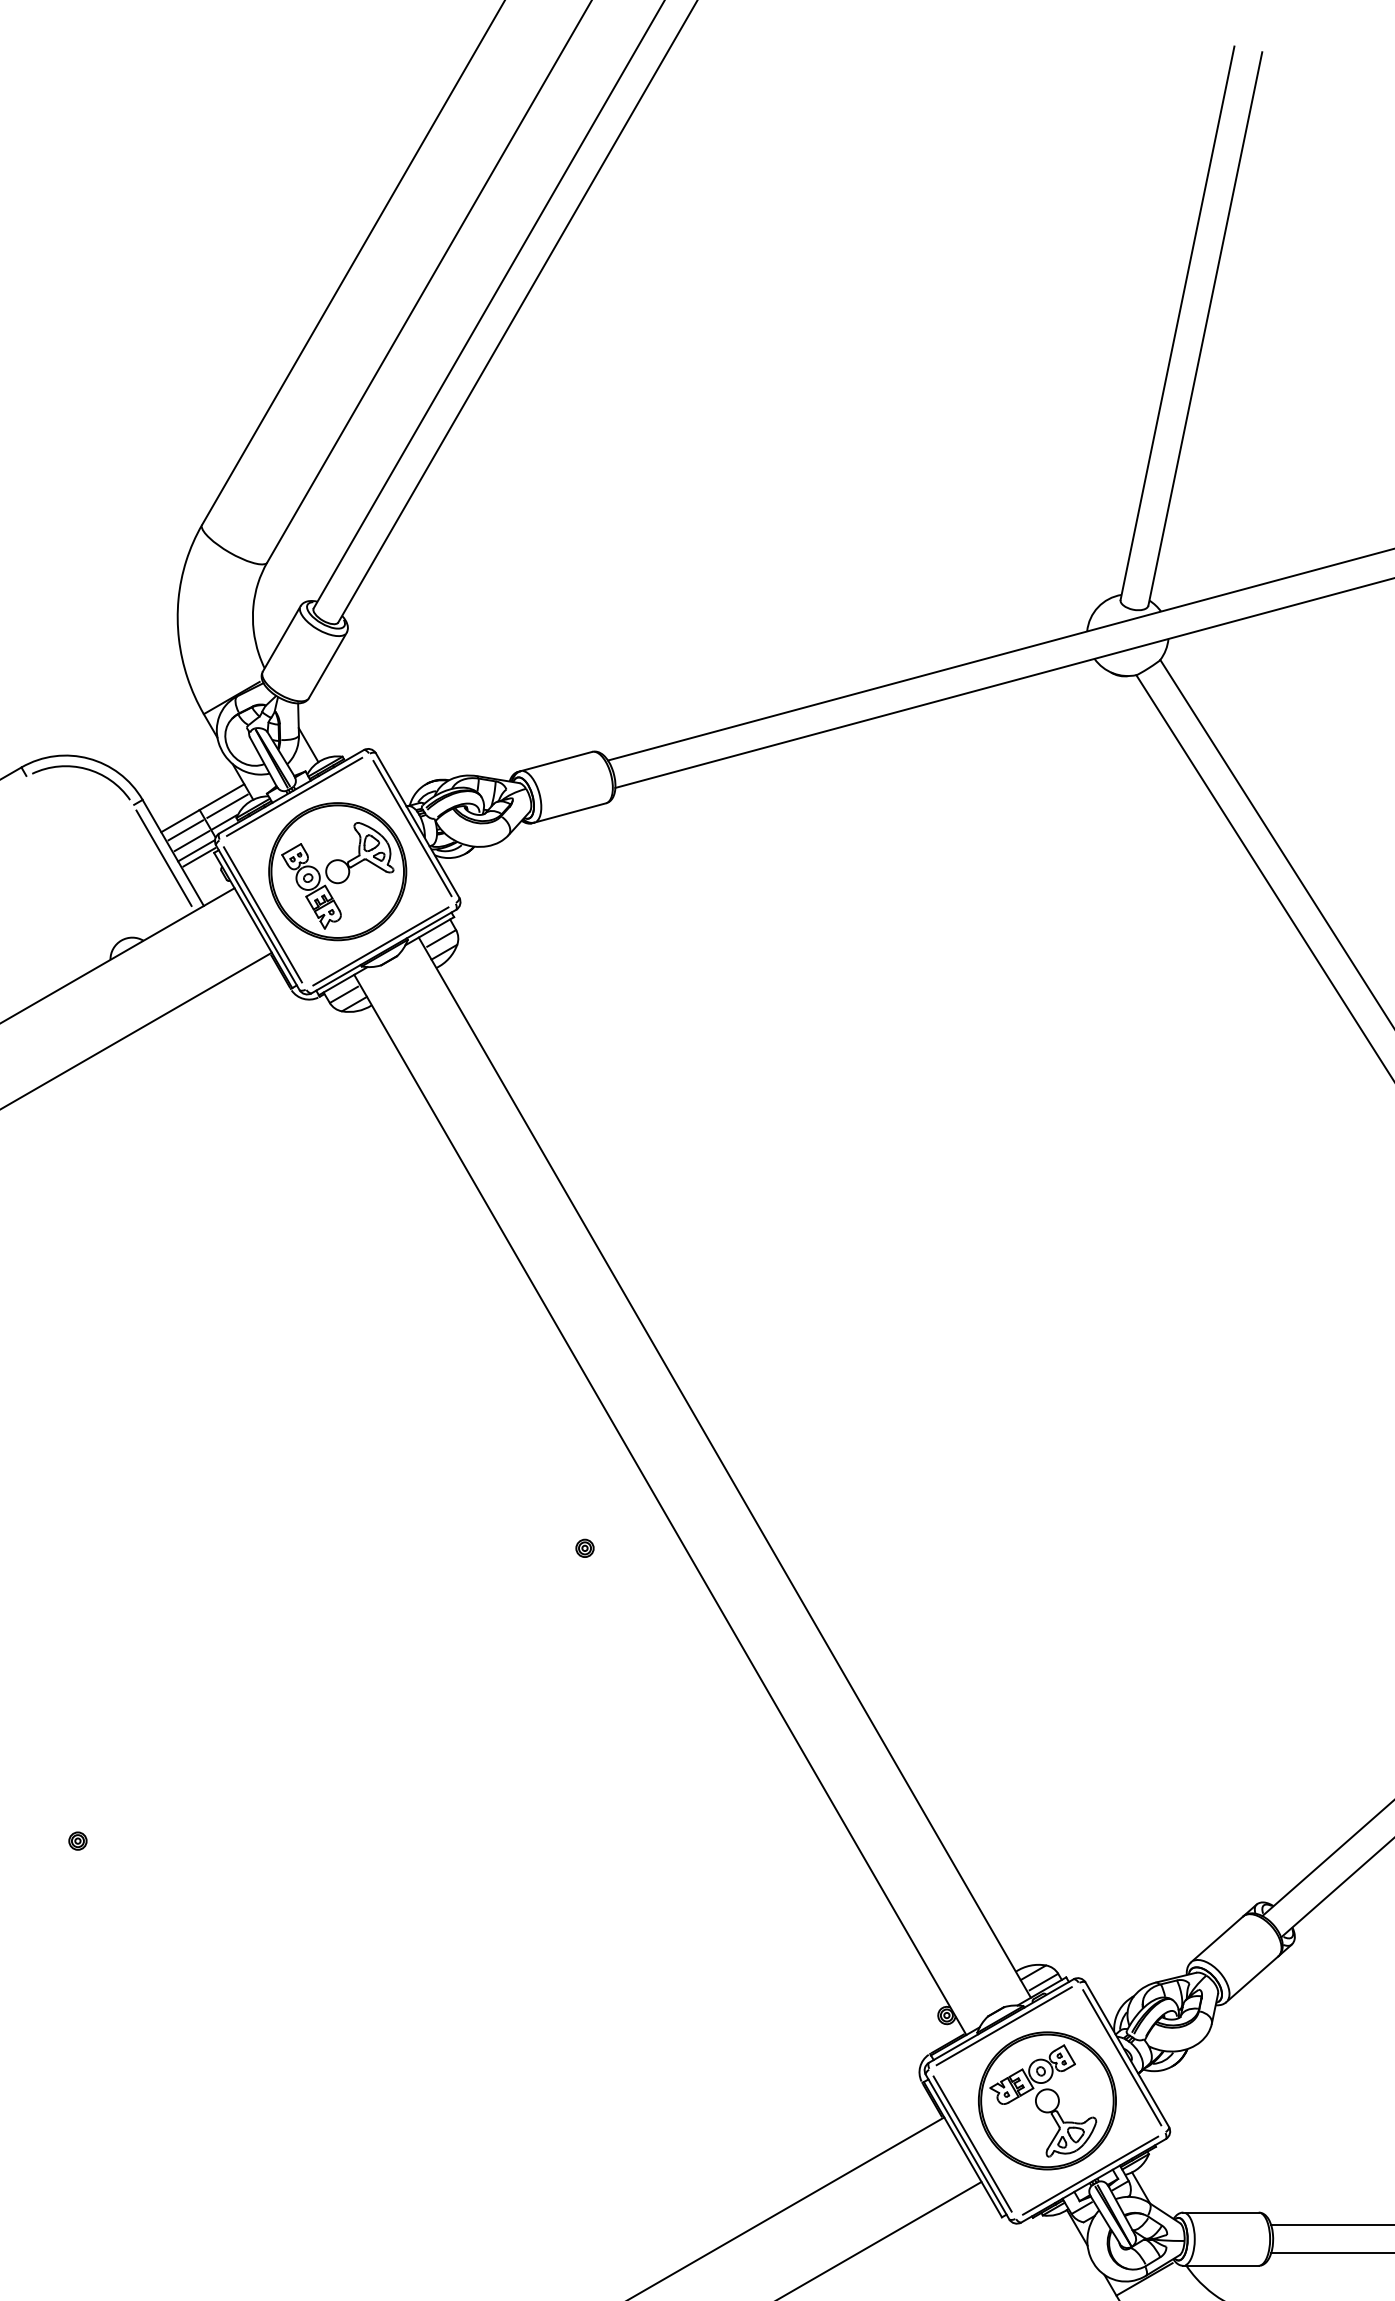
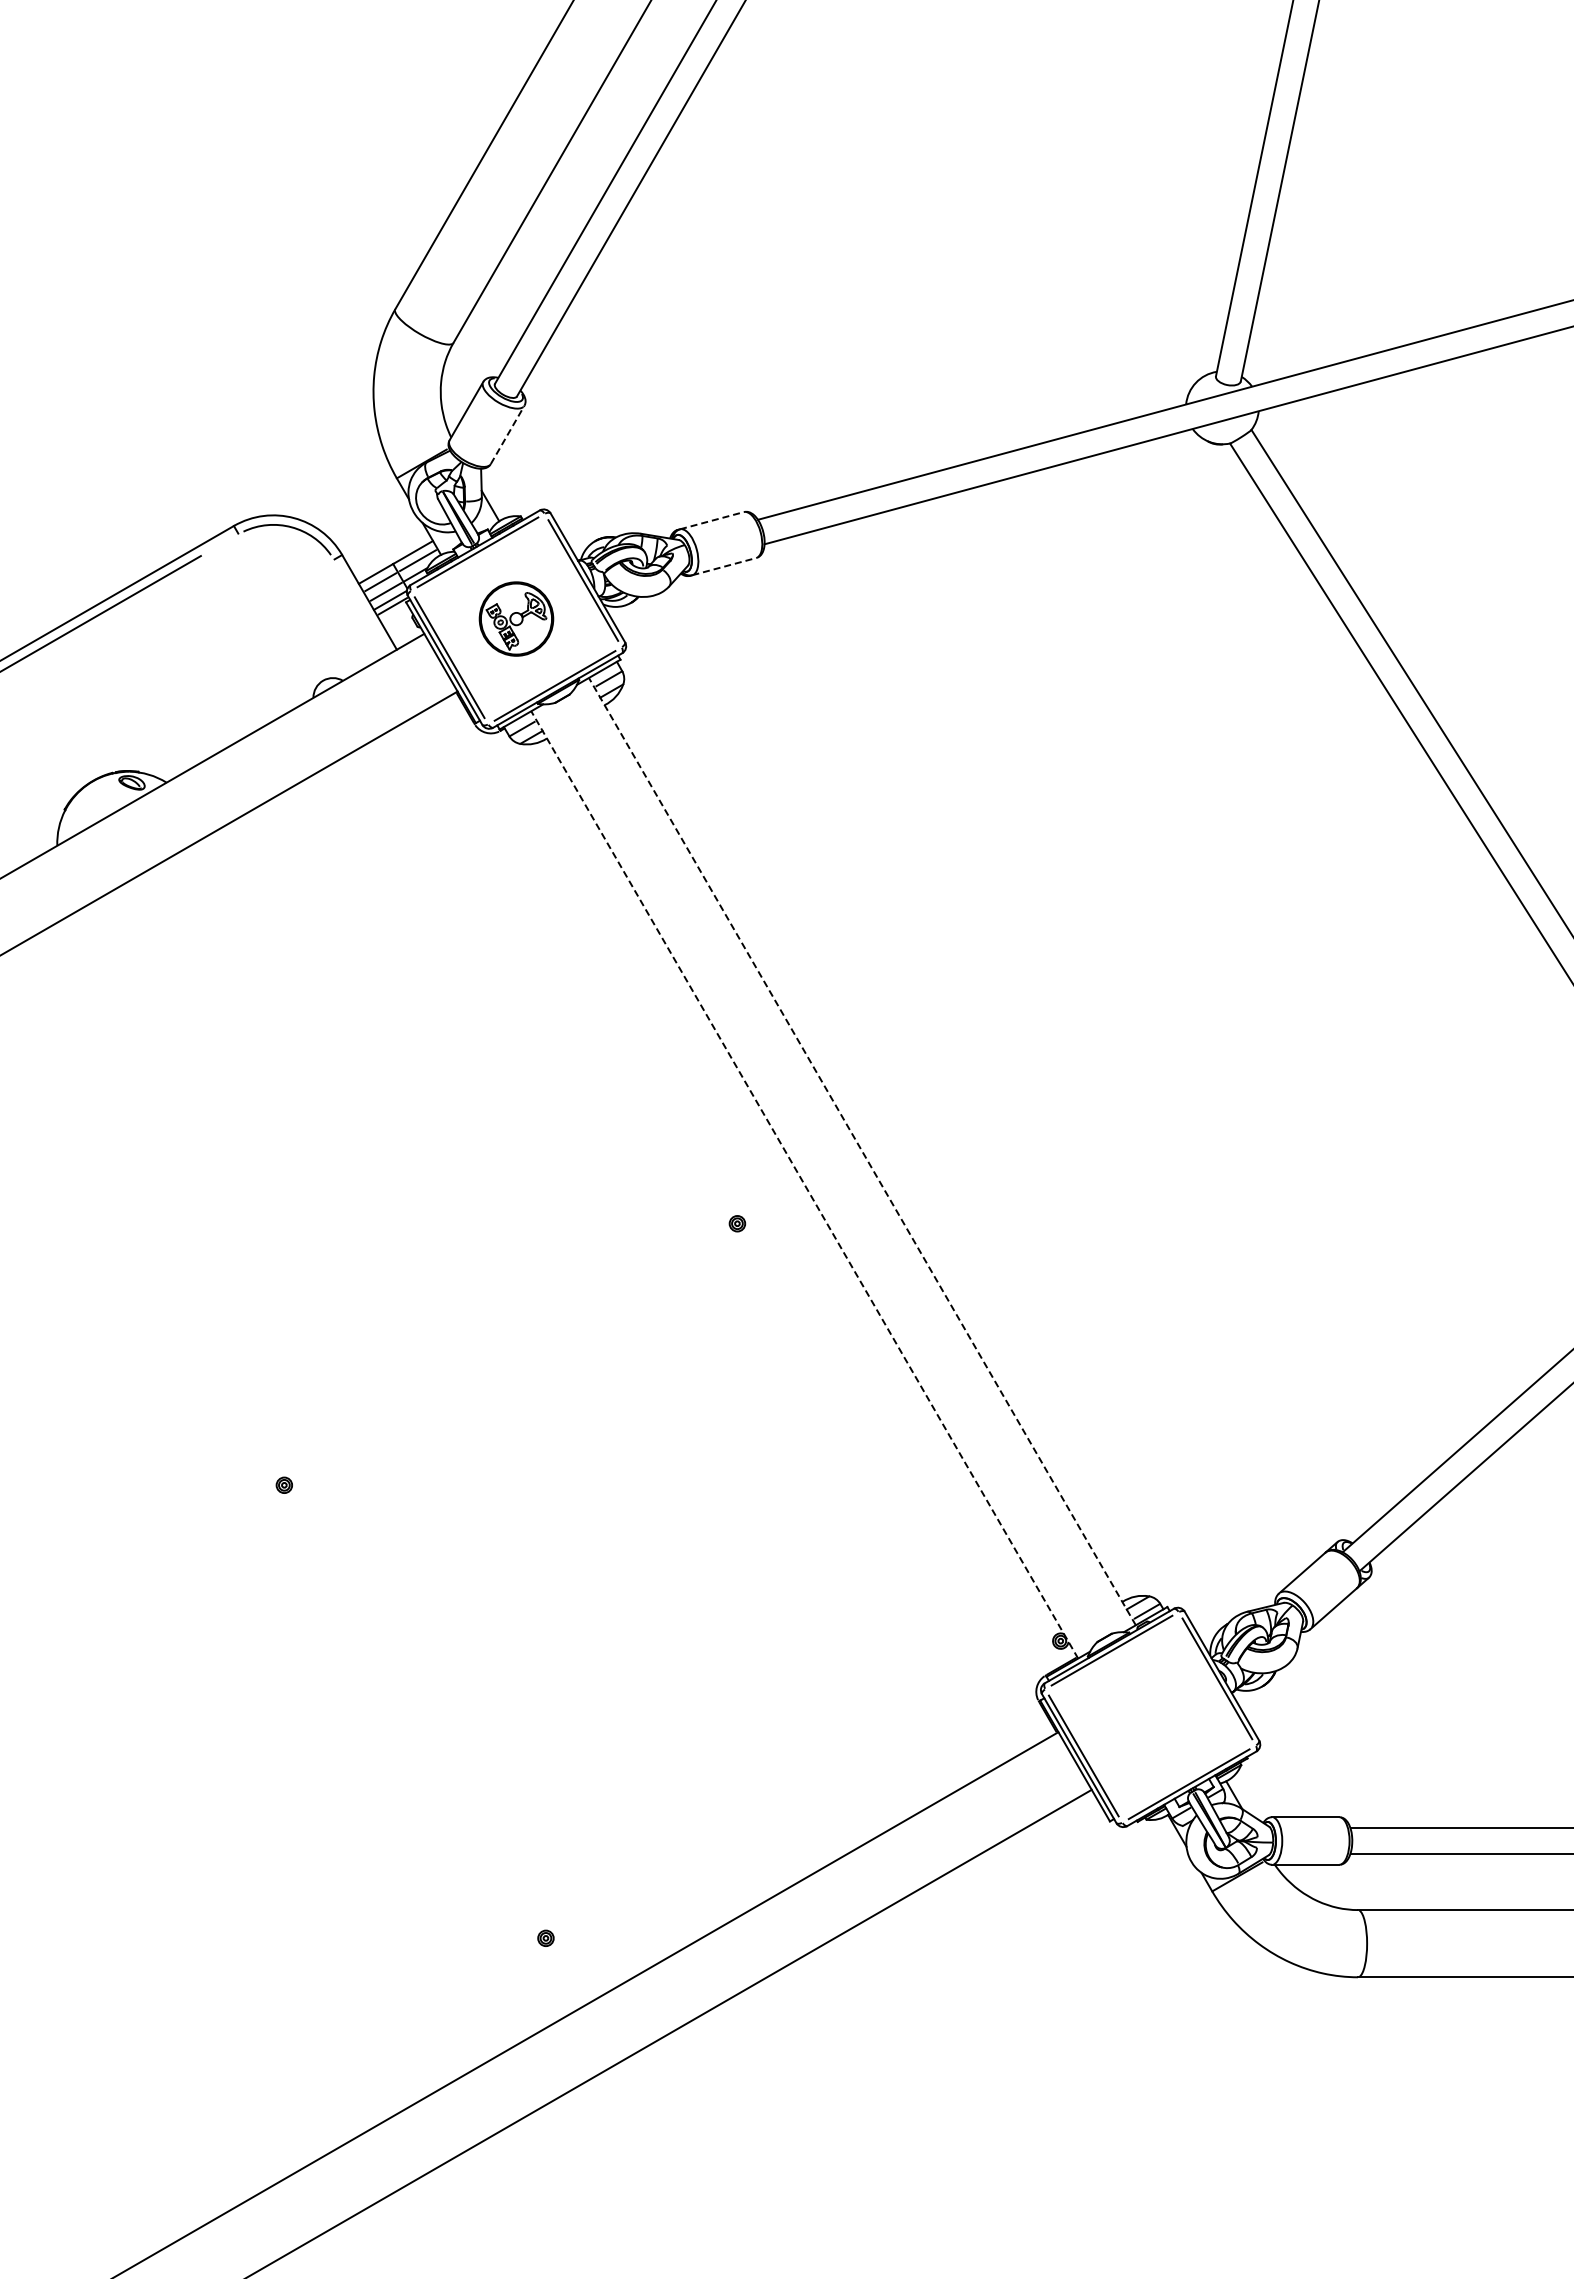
line: (327, 665) -> (507, 434), solid -> dashed
line: (557, 761) -> (712, 520), solid -> dashed
line: (570, 812) -> (724, 566), solid -> dashed
line: (163, 857) -> (360, 606), removed
part: (337, 870) -> (516, 618), size x0.6
line: (724, 1467) -> (862, 1151), solid -> dashed
line: (660, 1504) -> (804, 1184), solid -> dashed
part: (1047, 2100) -> (1150, 1717), removed

